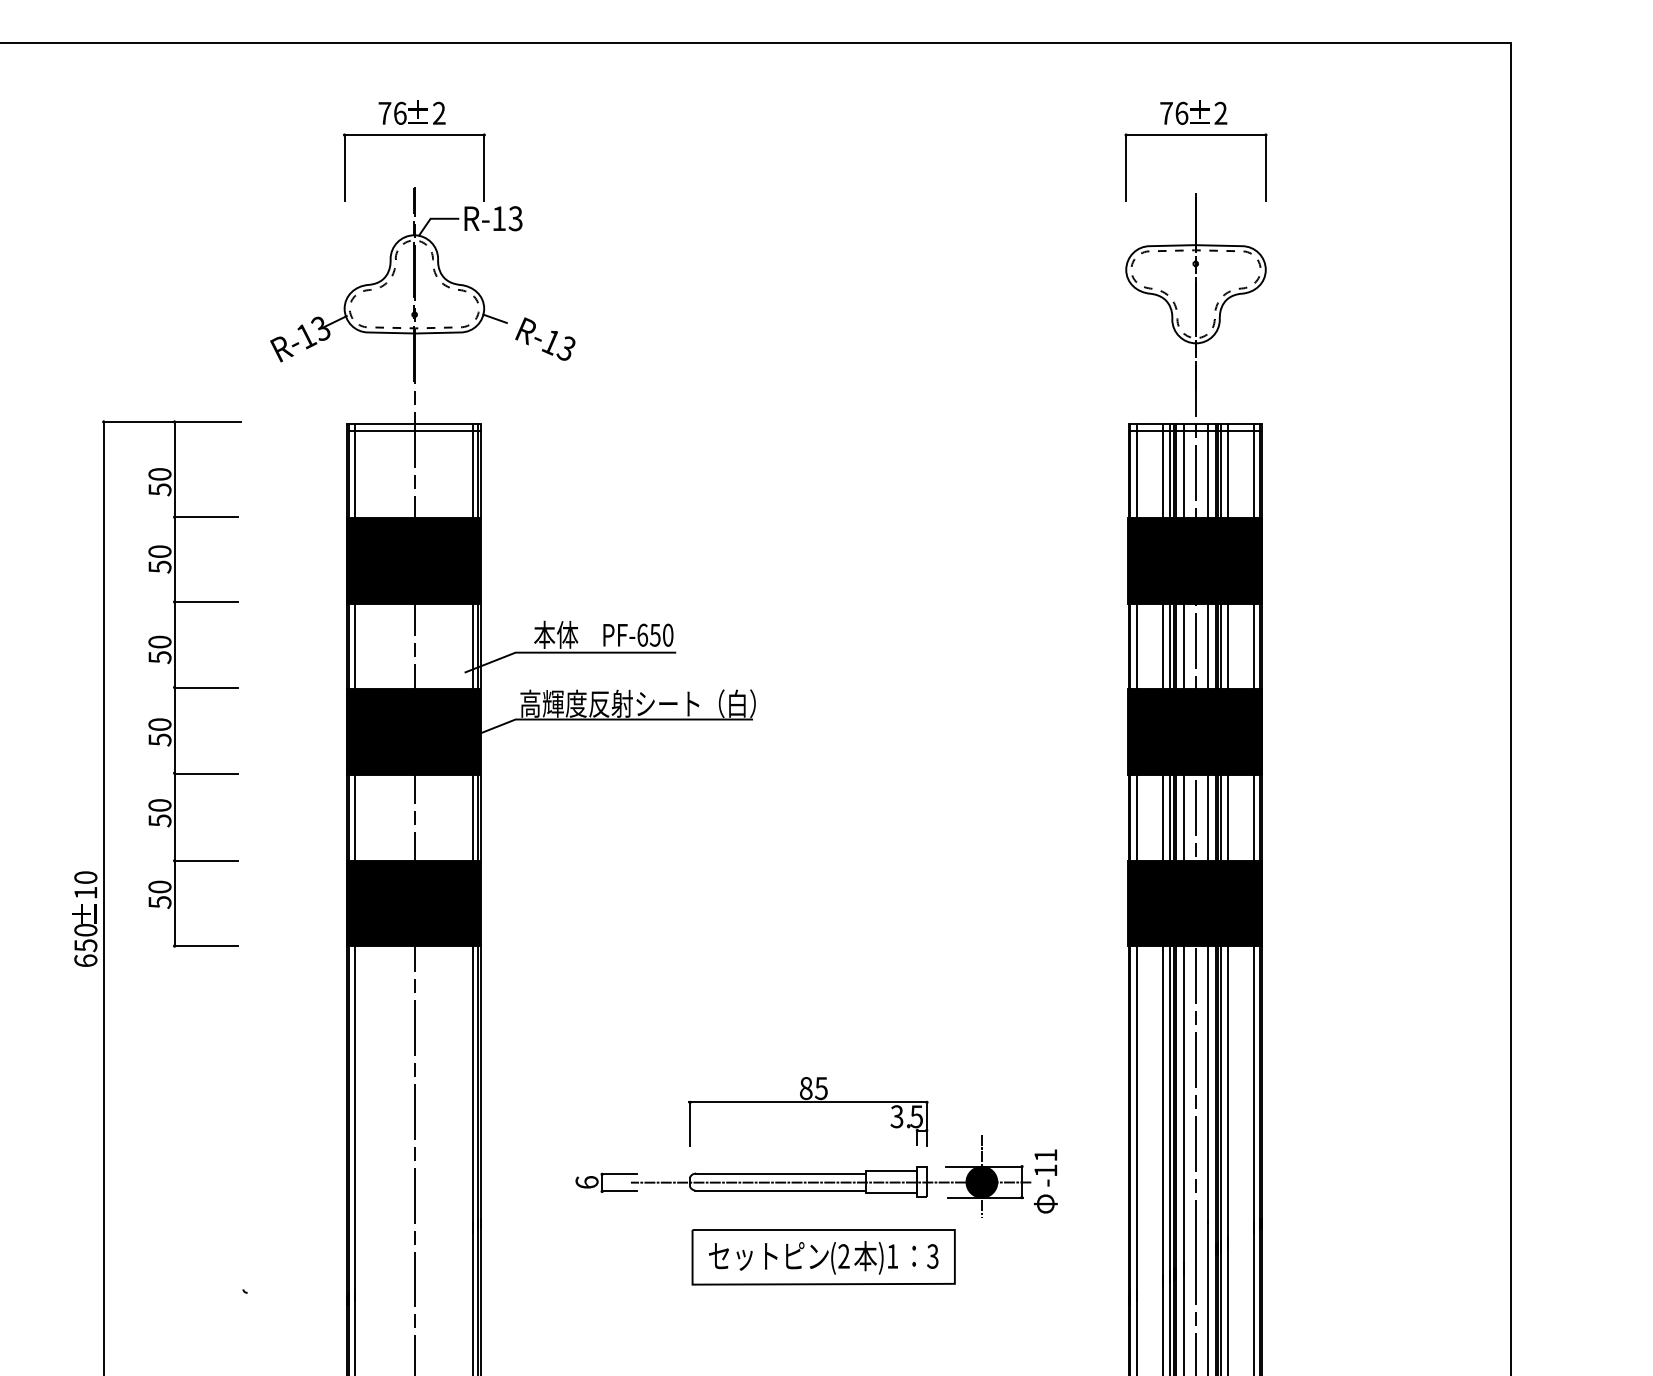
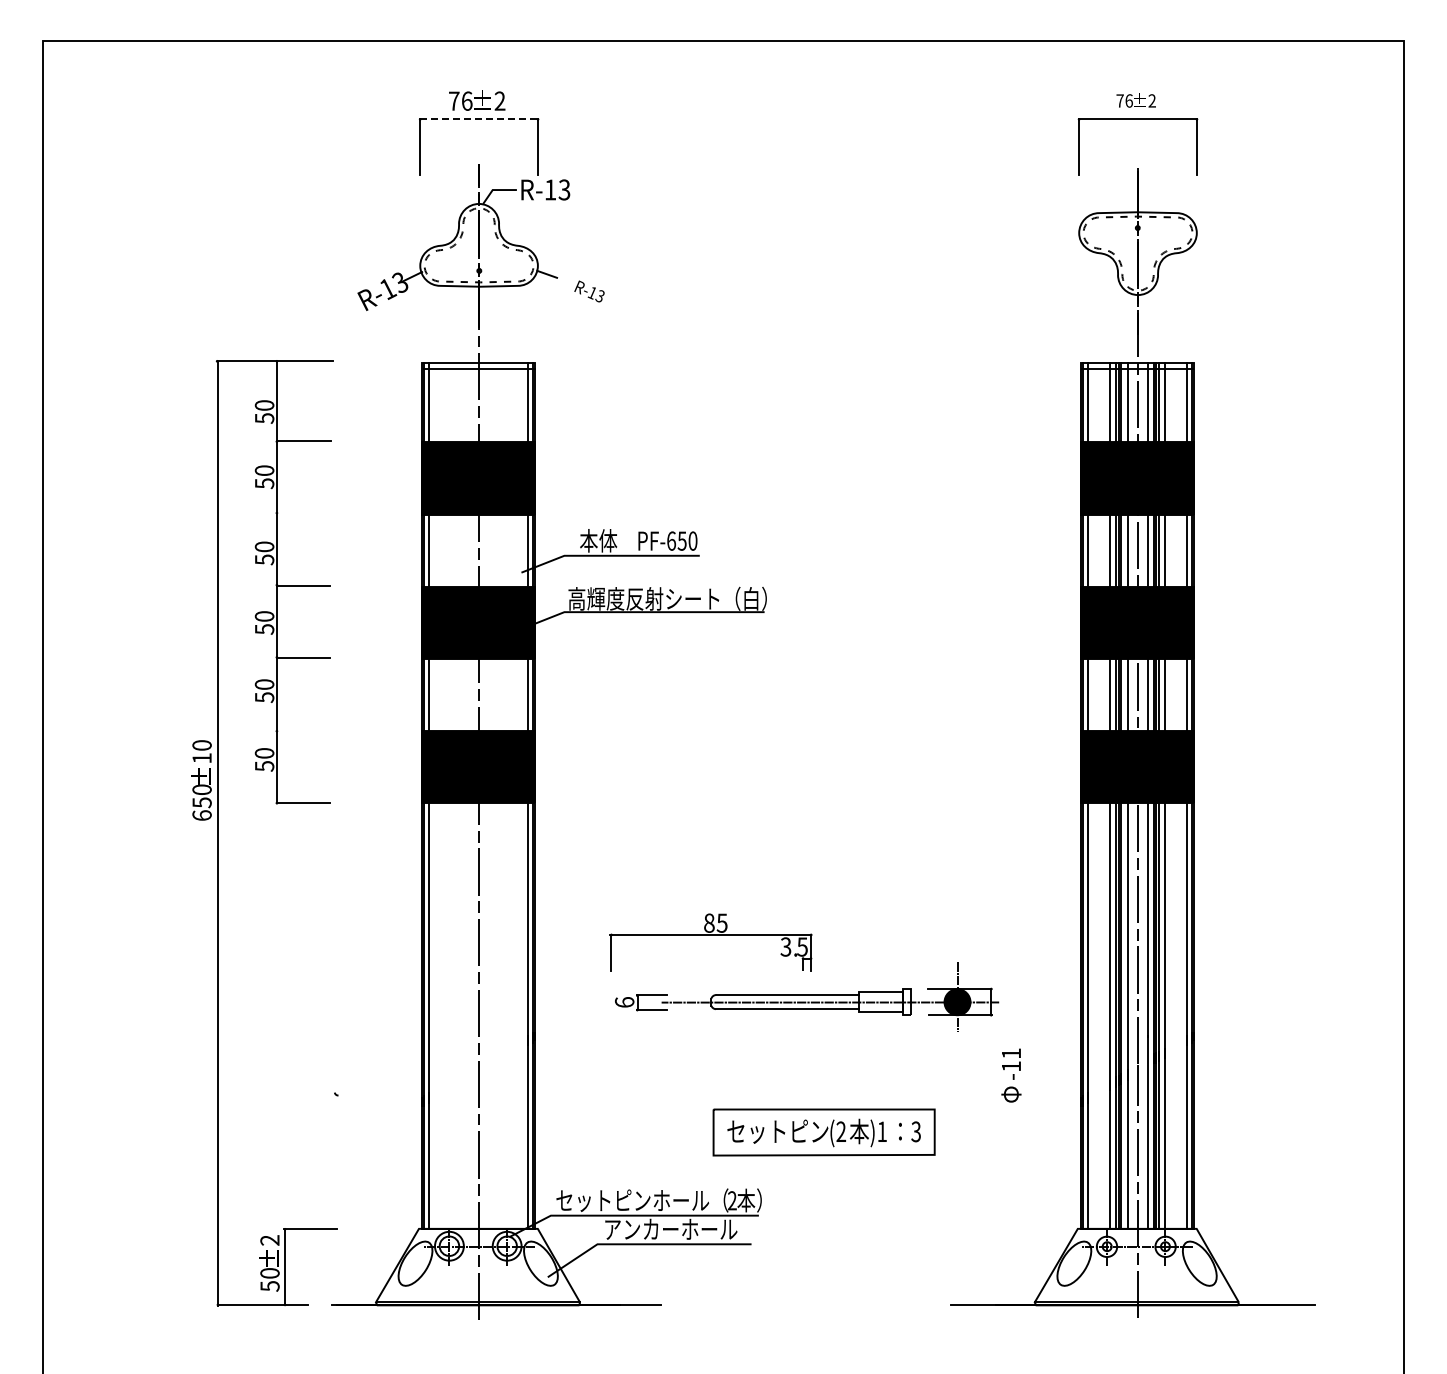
part: (1194, 112) -> (1136, 100), size x0.7
line: (414, 135) -> (479, 119), solid -> dashed
part: (545, 339) -> (589, 291), size x0.6
line: (206, 602) -> (303, 513), removed
line: (206, 861) -> (303, 731), removed
part: (807, 1103) -> (710, 935), moved
part: (1045, 1181) -> (1011, 1075), moved
part: (822, 1257) -> (823, 1132), moved

